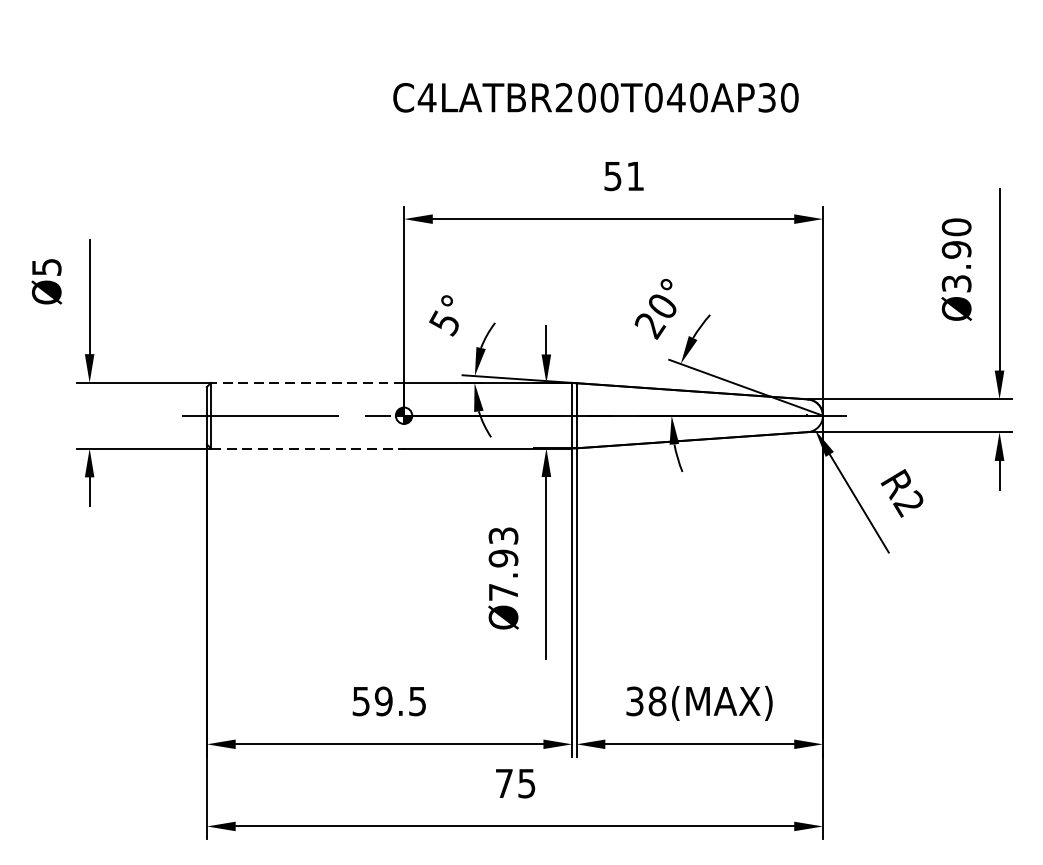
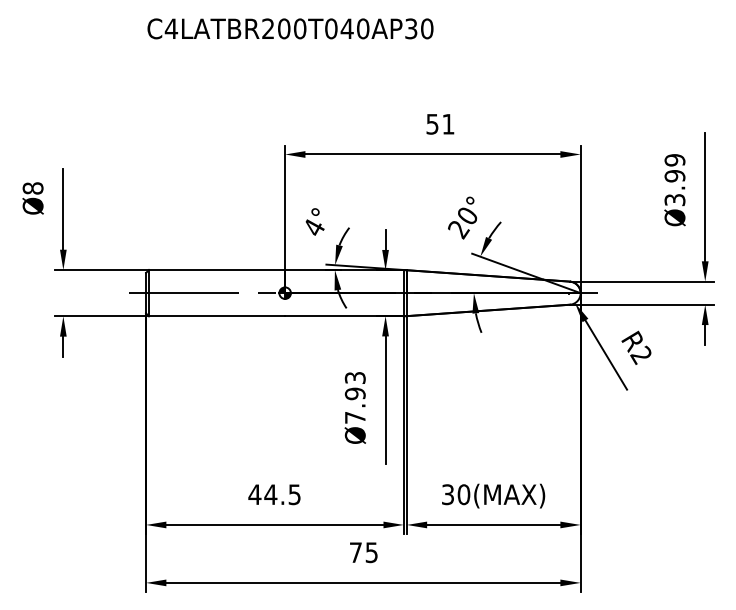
text: (595, 97) -> (290, 28), moved
text: (955, 227) -> (674, 160), Ø3.90 -> Ø3.99
text: (45, 267) -> (32, 188), Ø5 -> Ø8
text: (444, 324) -> (313, 228), 5° -> 4°
line: (306, 383) -> (216, 270), dashed -> solid
line: (308, 448) -> (217, 316), dashed -> solid
text: (371, 701) -> (262, 494), 59.5 -> 44.5
text: (656, 701) -> (463, 494), 38(MAX) -> 30(MAX)

